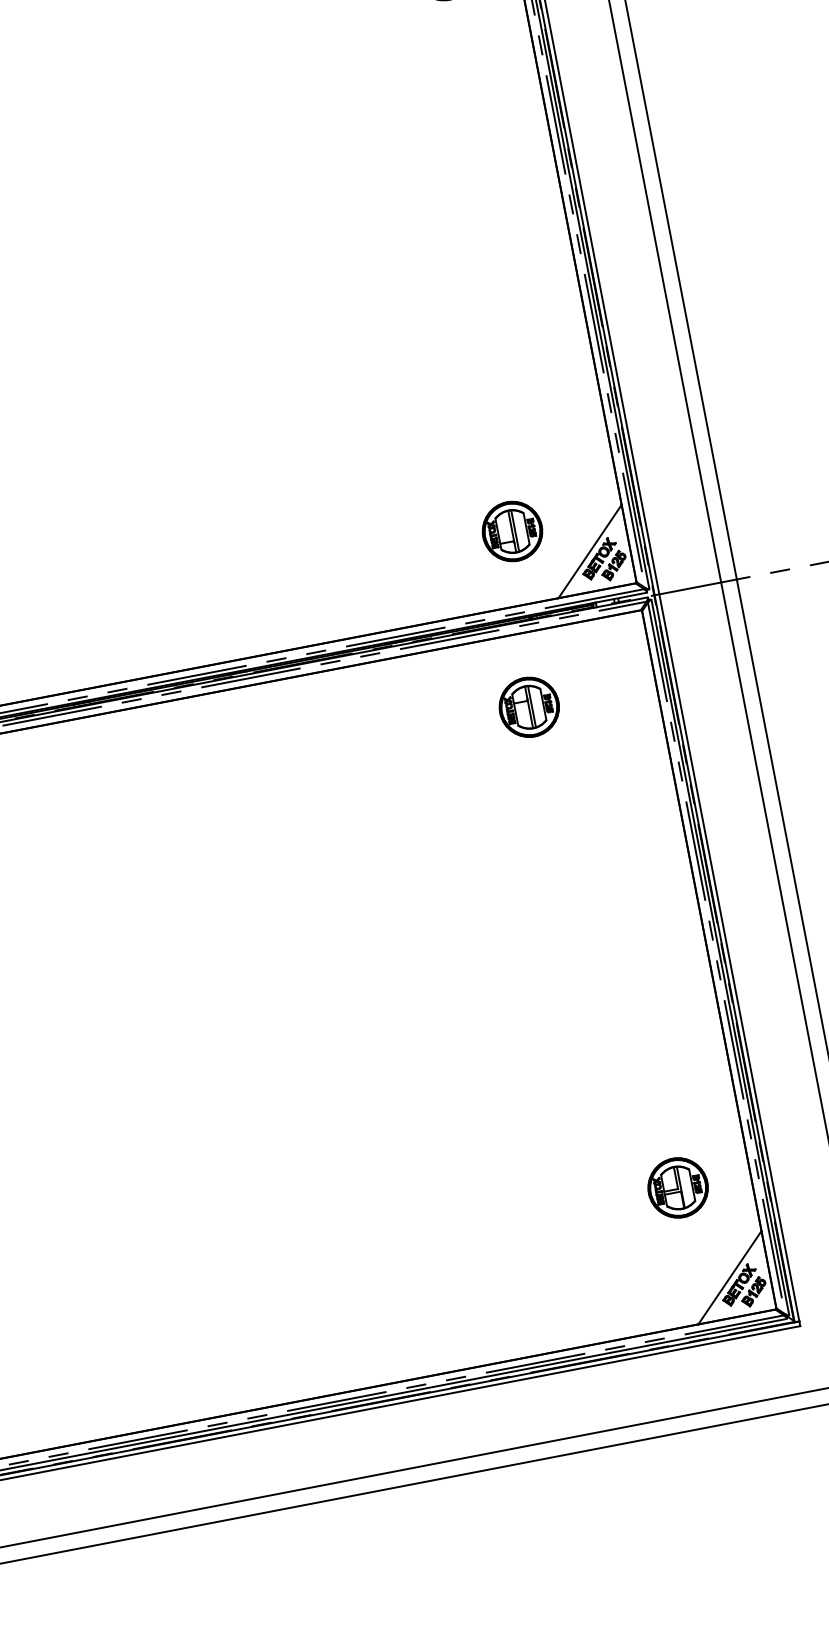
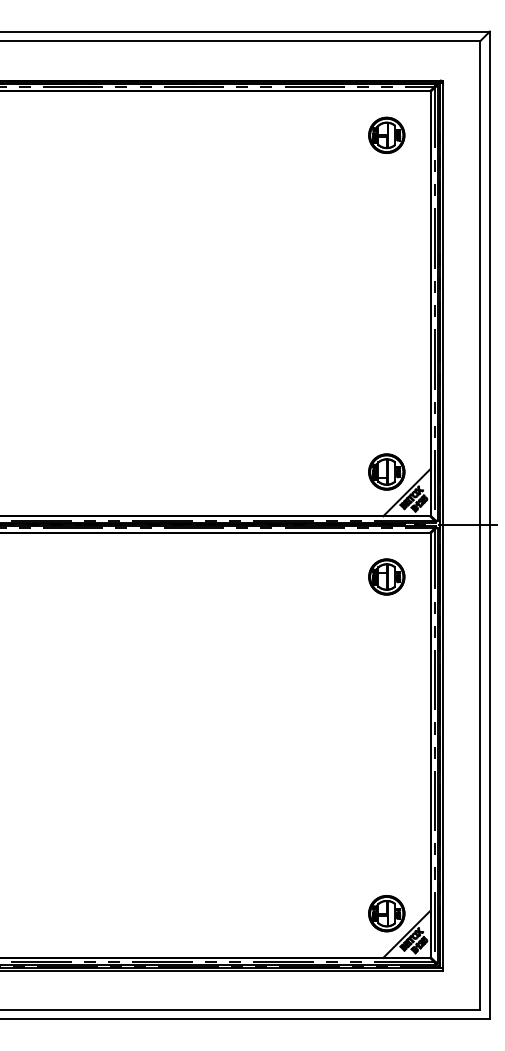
part: (511, 530) -> (386, 471), moved
part: (528, 706) -> (386, 576), moved
part: (677, 1187) -> (386, 913), moved

